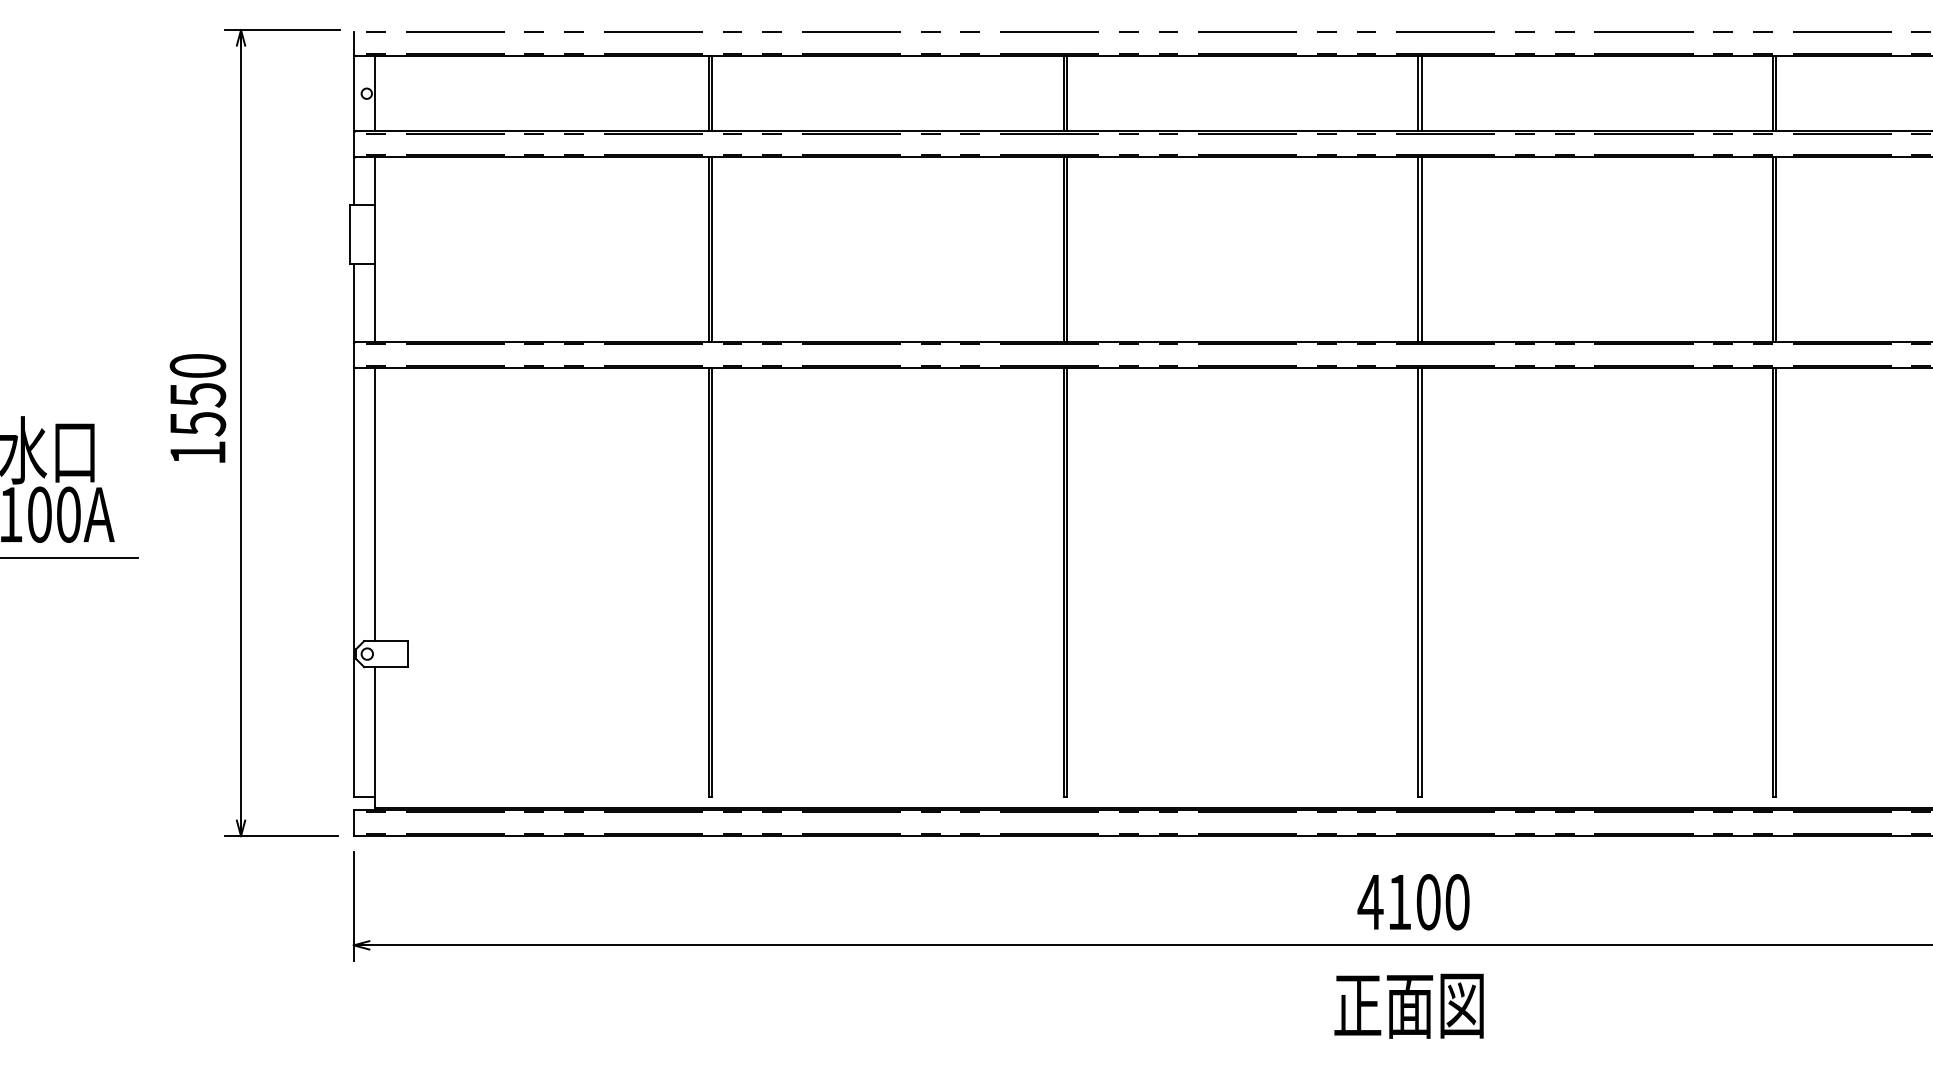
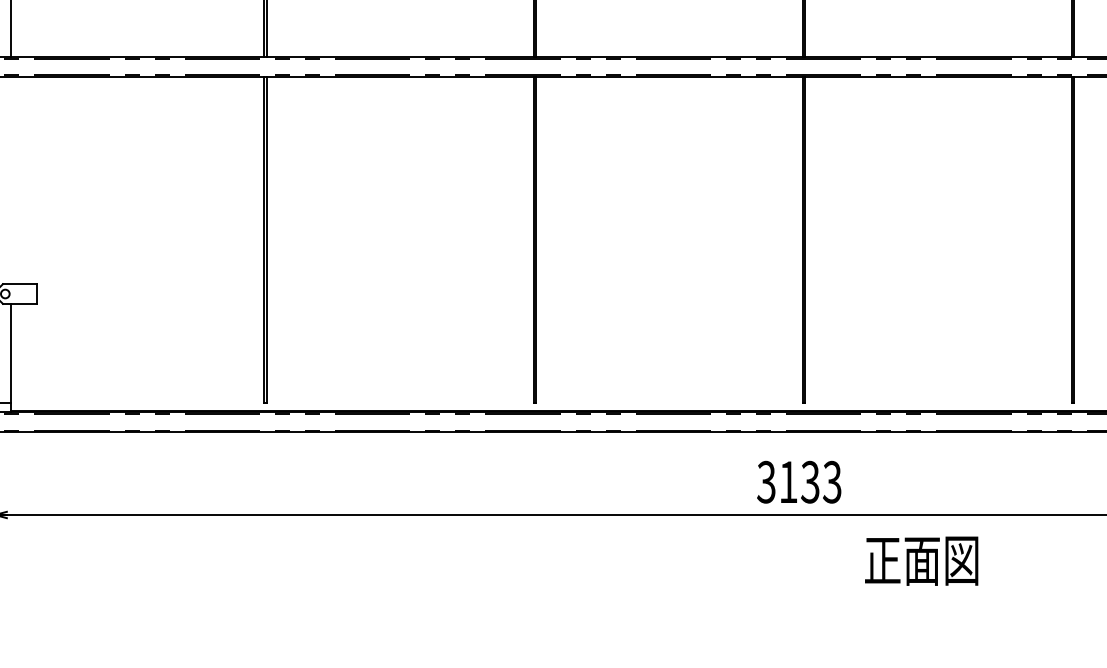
line: (374, 504) -> (10, 180), removed
text: (1413, 902) -> (799, 482), 4100 -> 3133
text: (1408, 1005) -> (921, 560), moved

